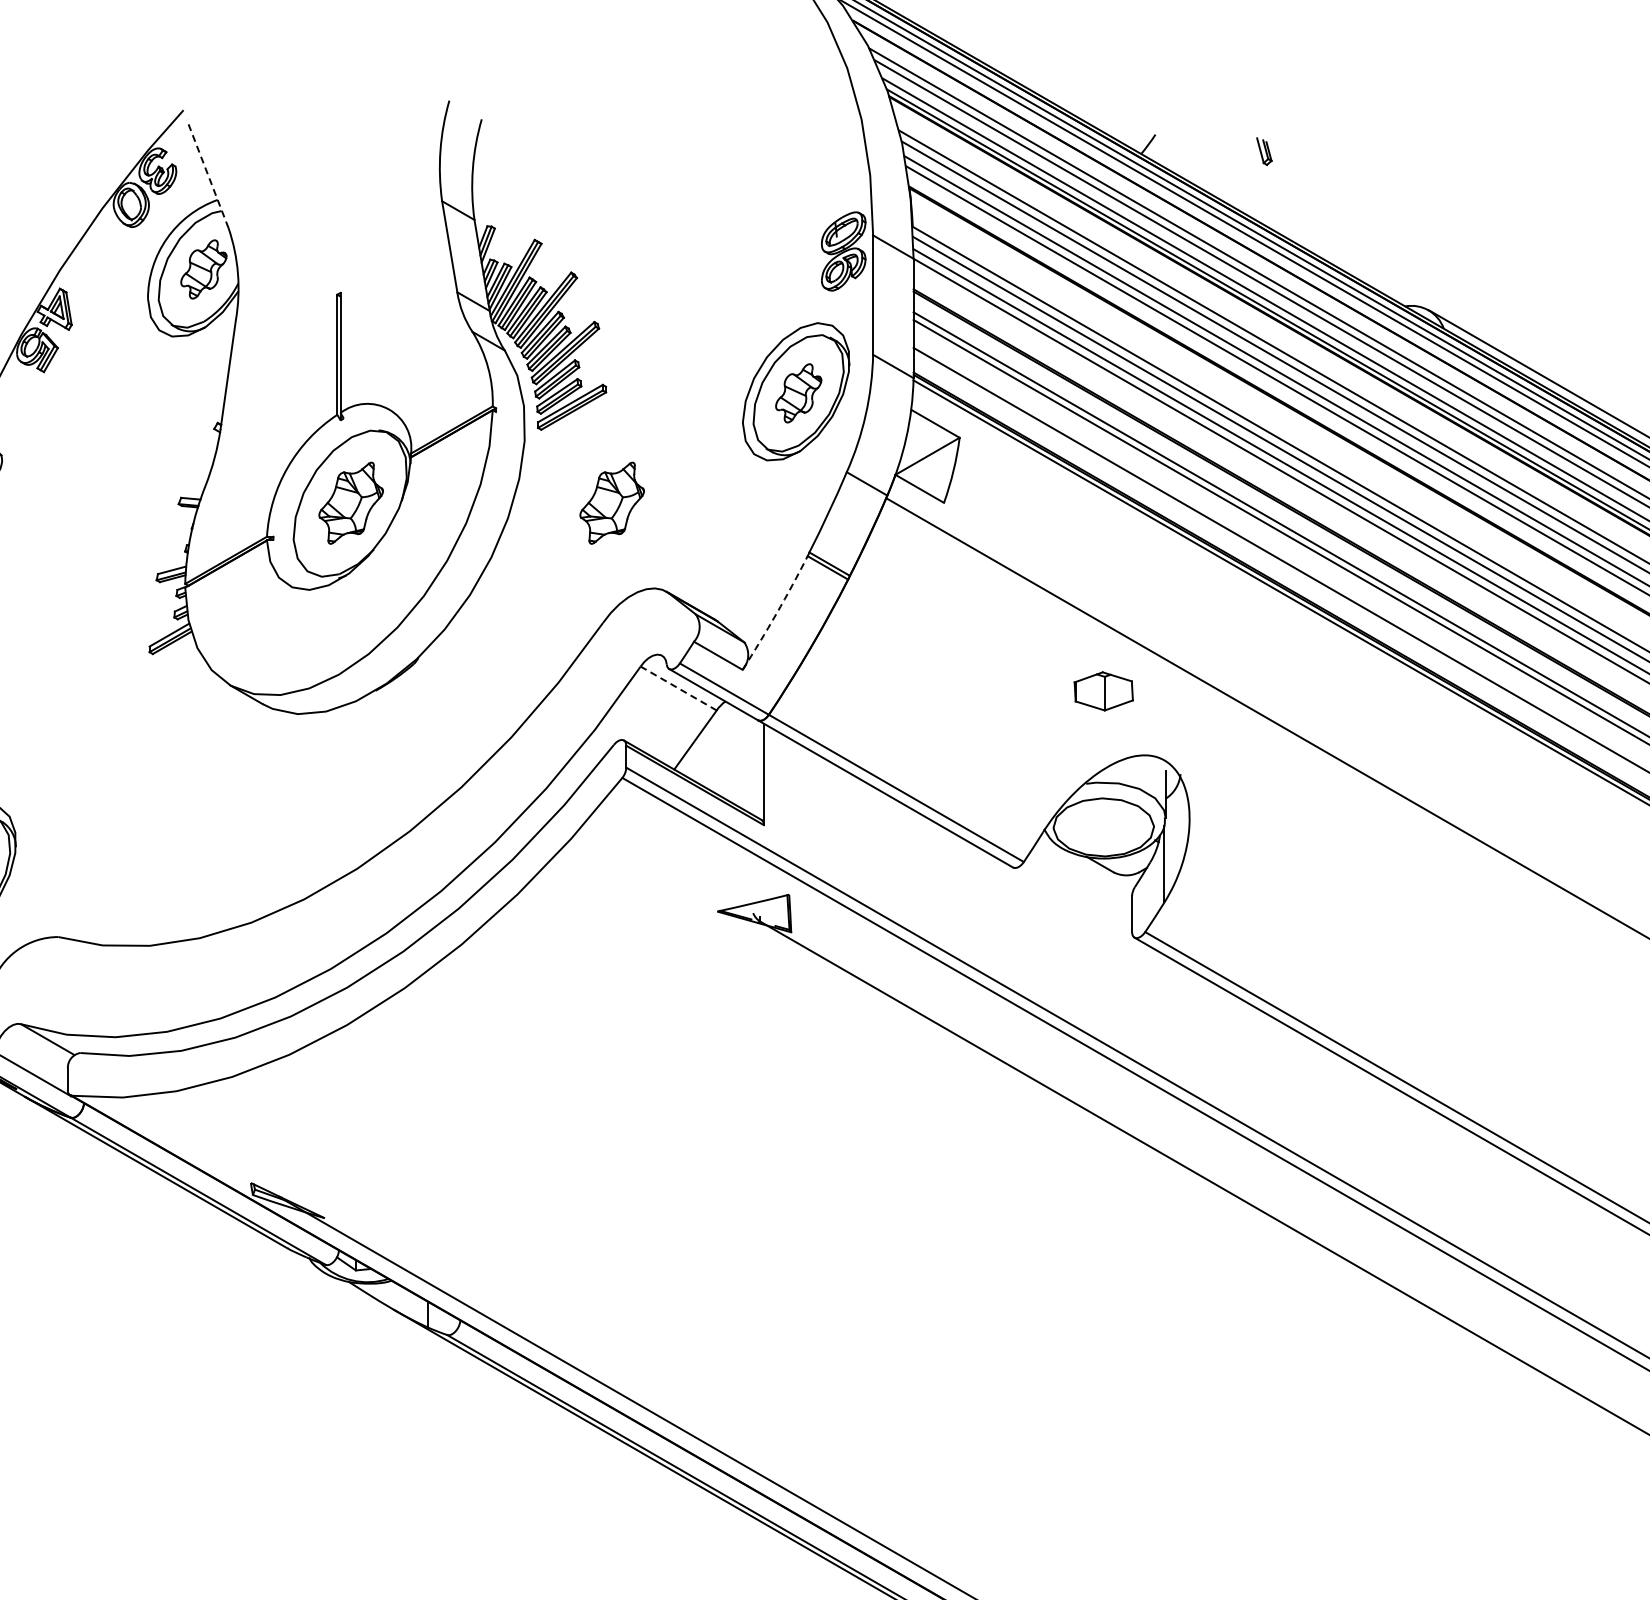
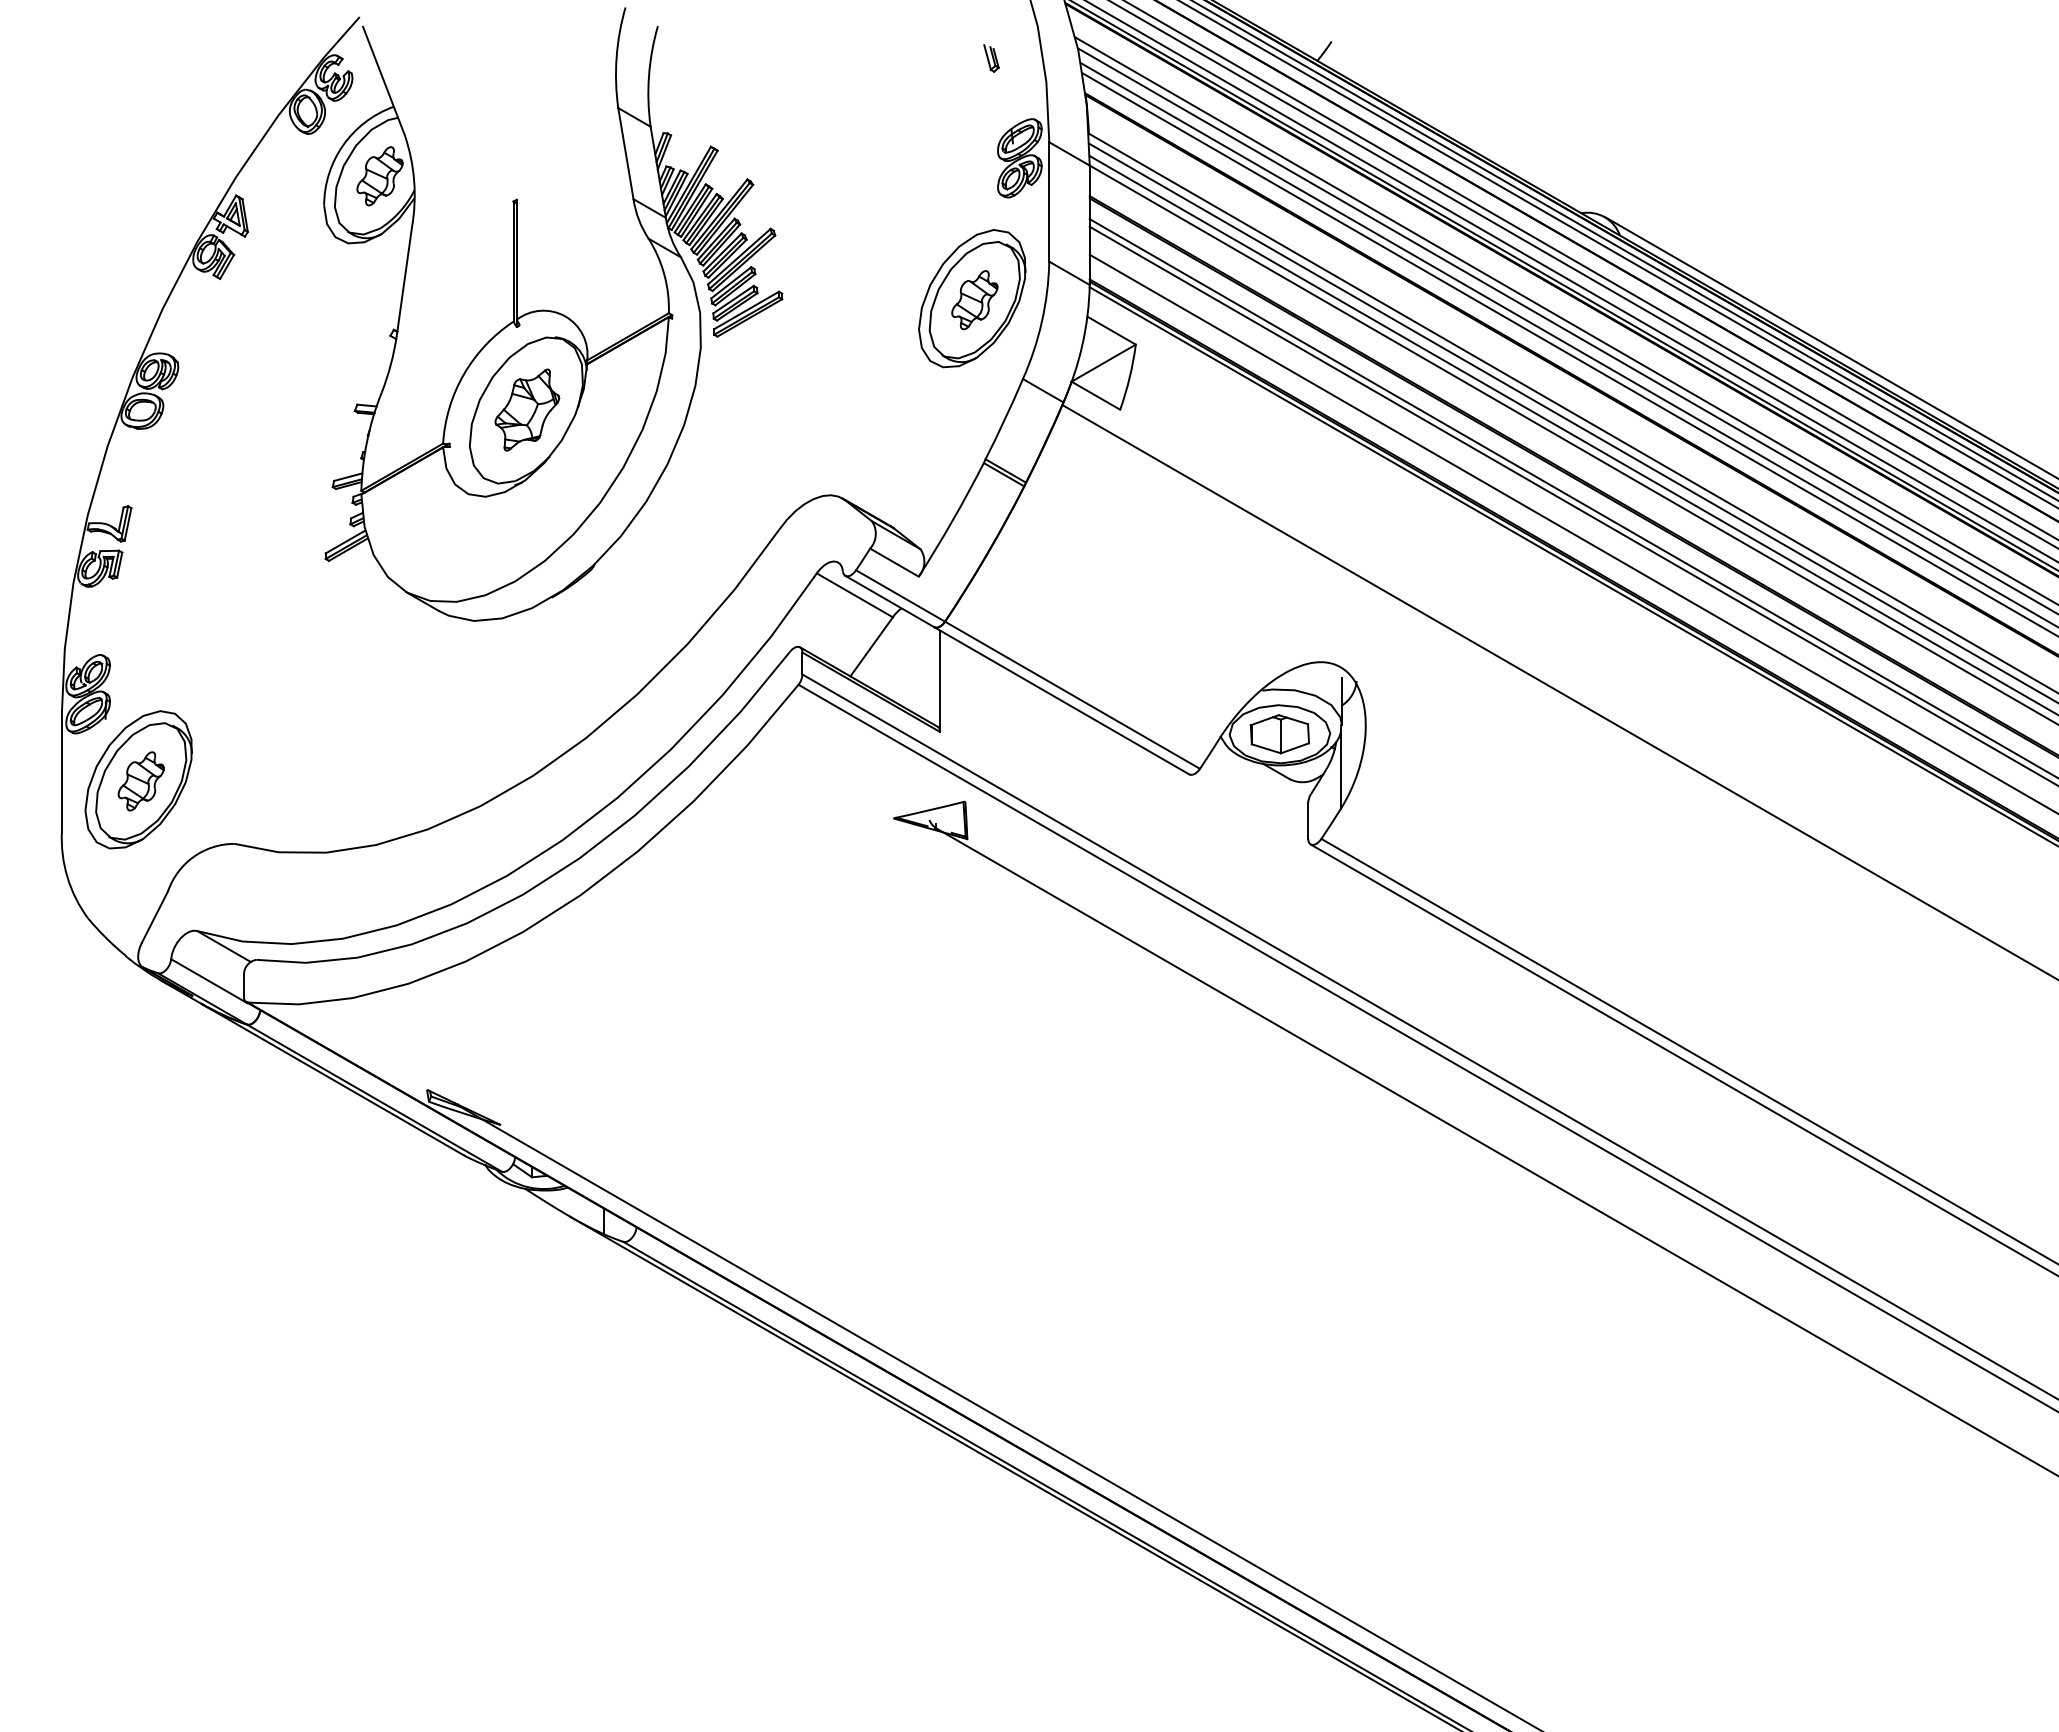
part: (1264, 151) -> (991, 58), moved
line: (207, 173) -> (383, 80), dashed -> solid
part: (612, 502) -> (788, 409), removed
arc: (776, 613) -> (952, 520), dashed -> solid
line: (678, 688) -> (854, 595), dashed -> solid
part: (1103, 691) -> (1279, 734), moved

